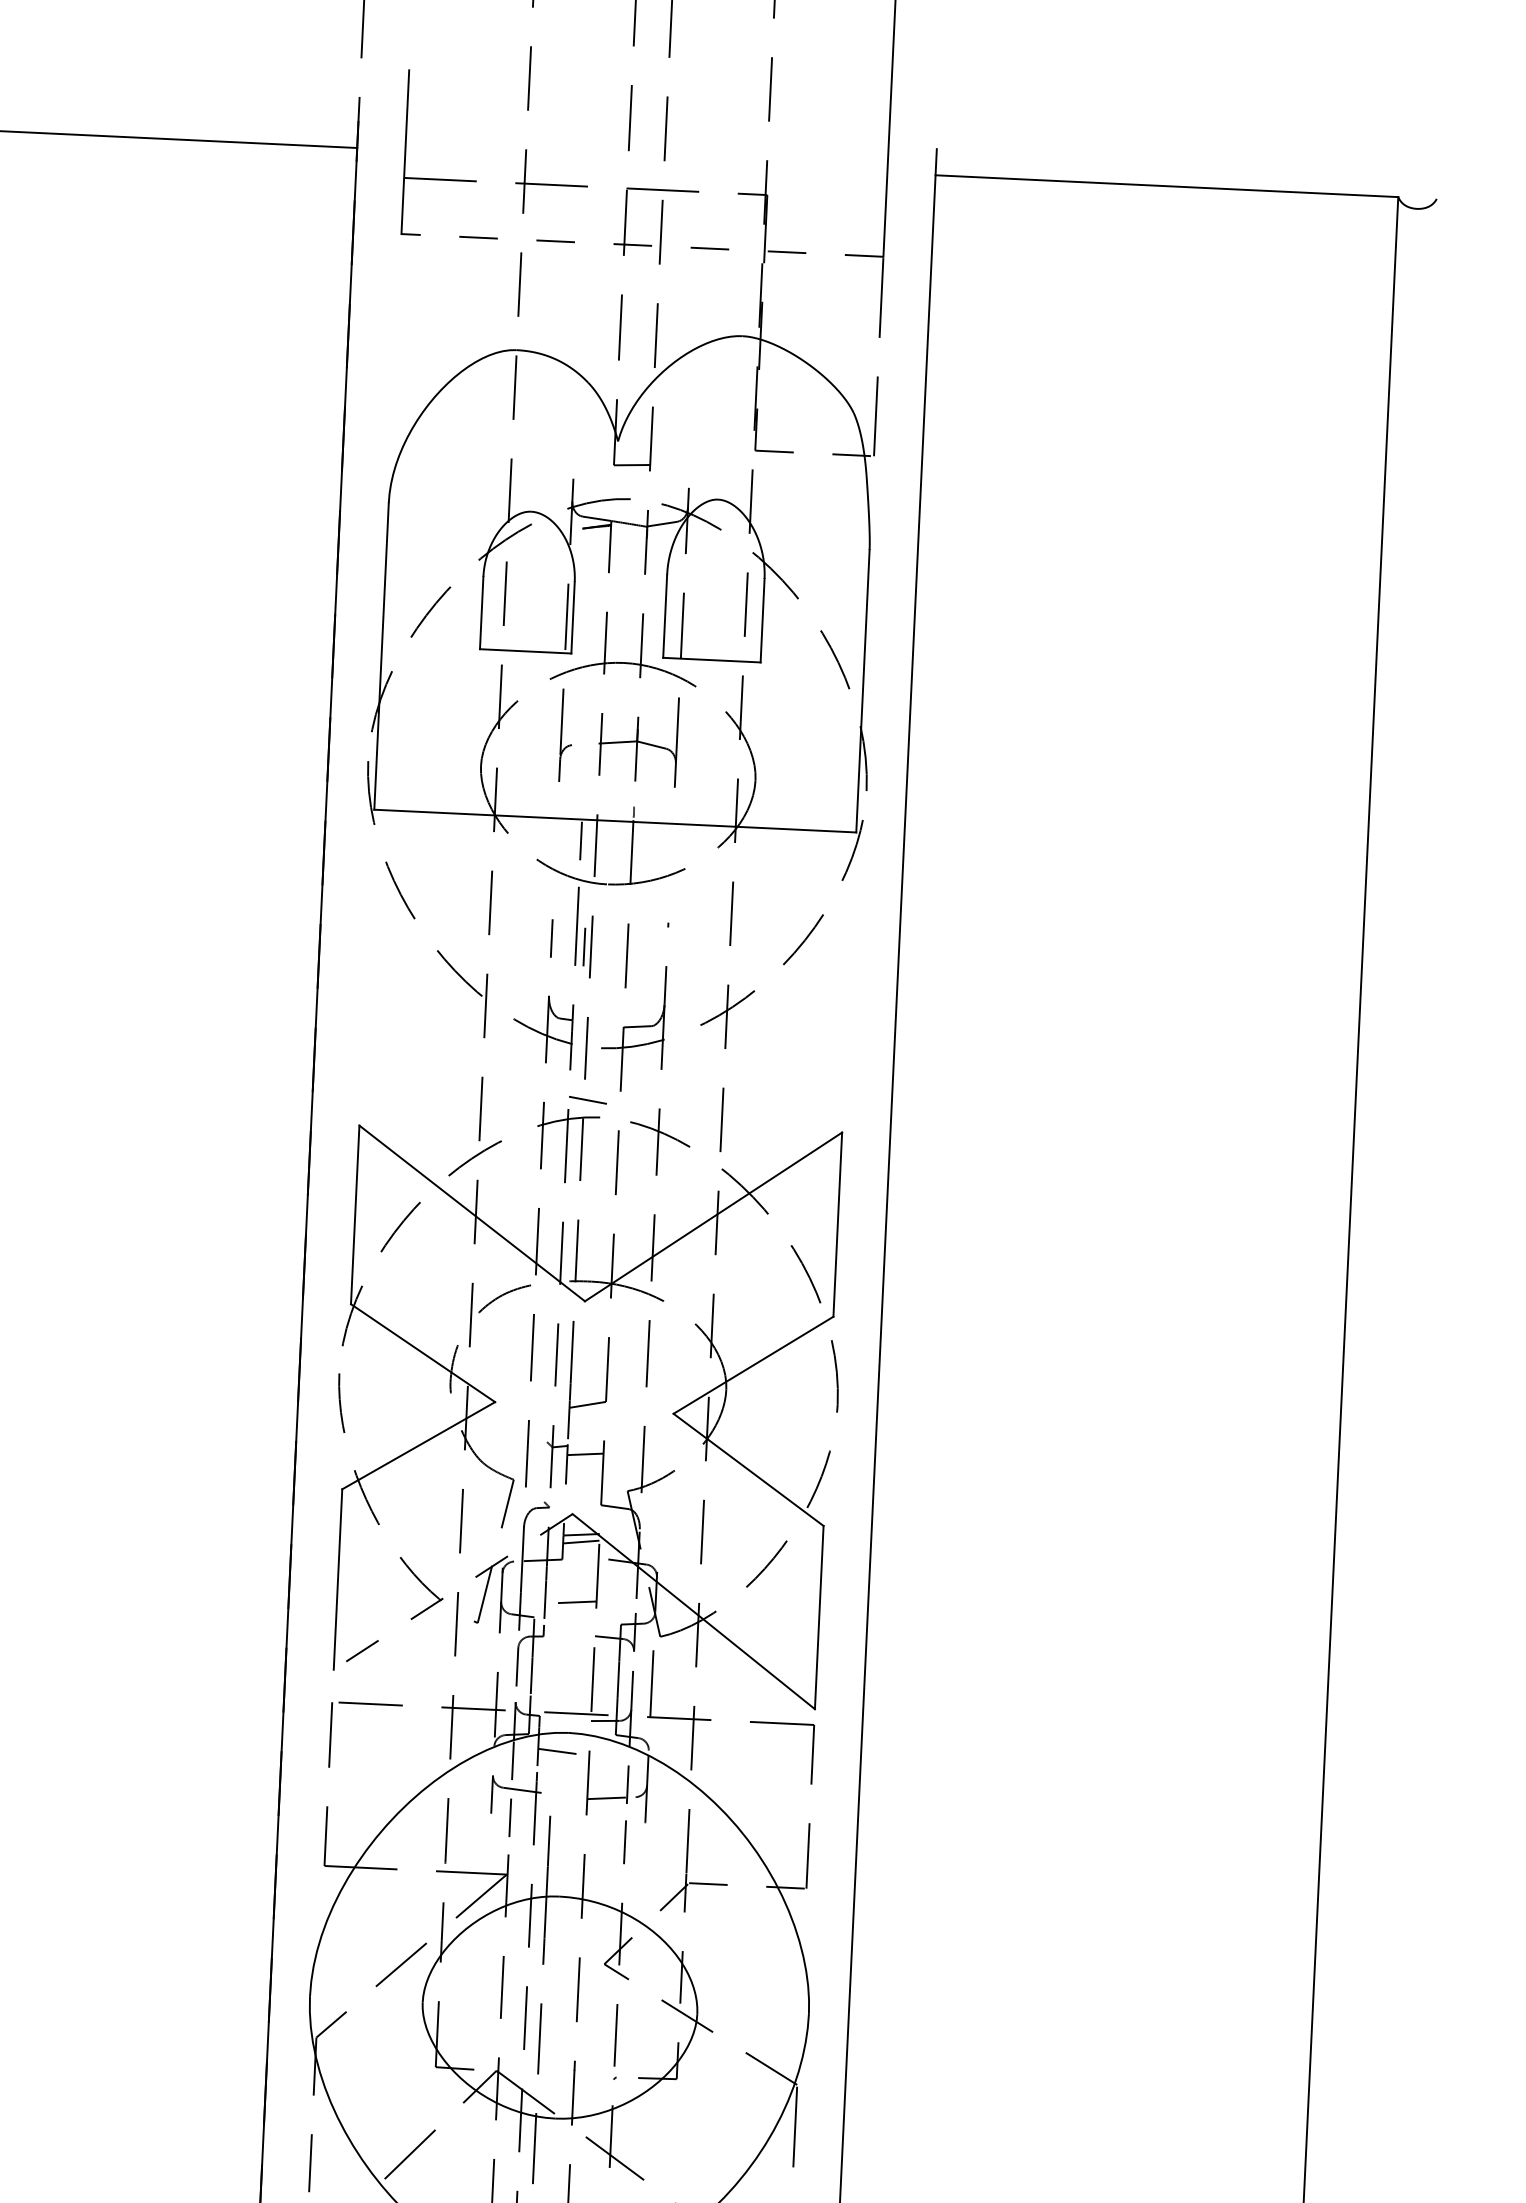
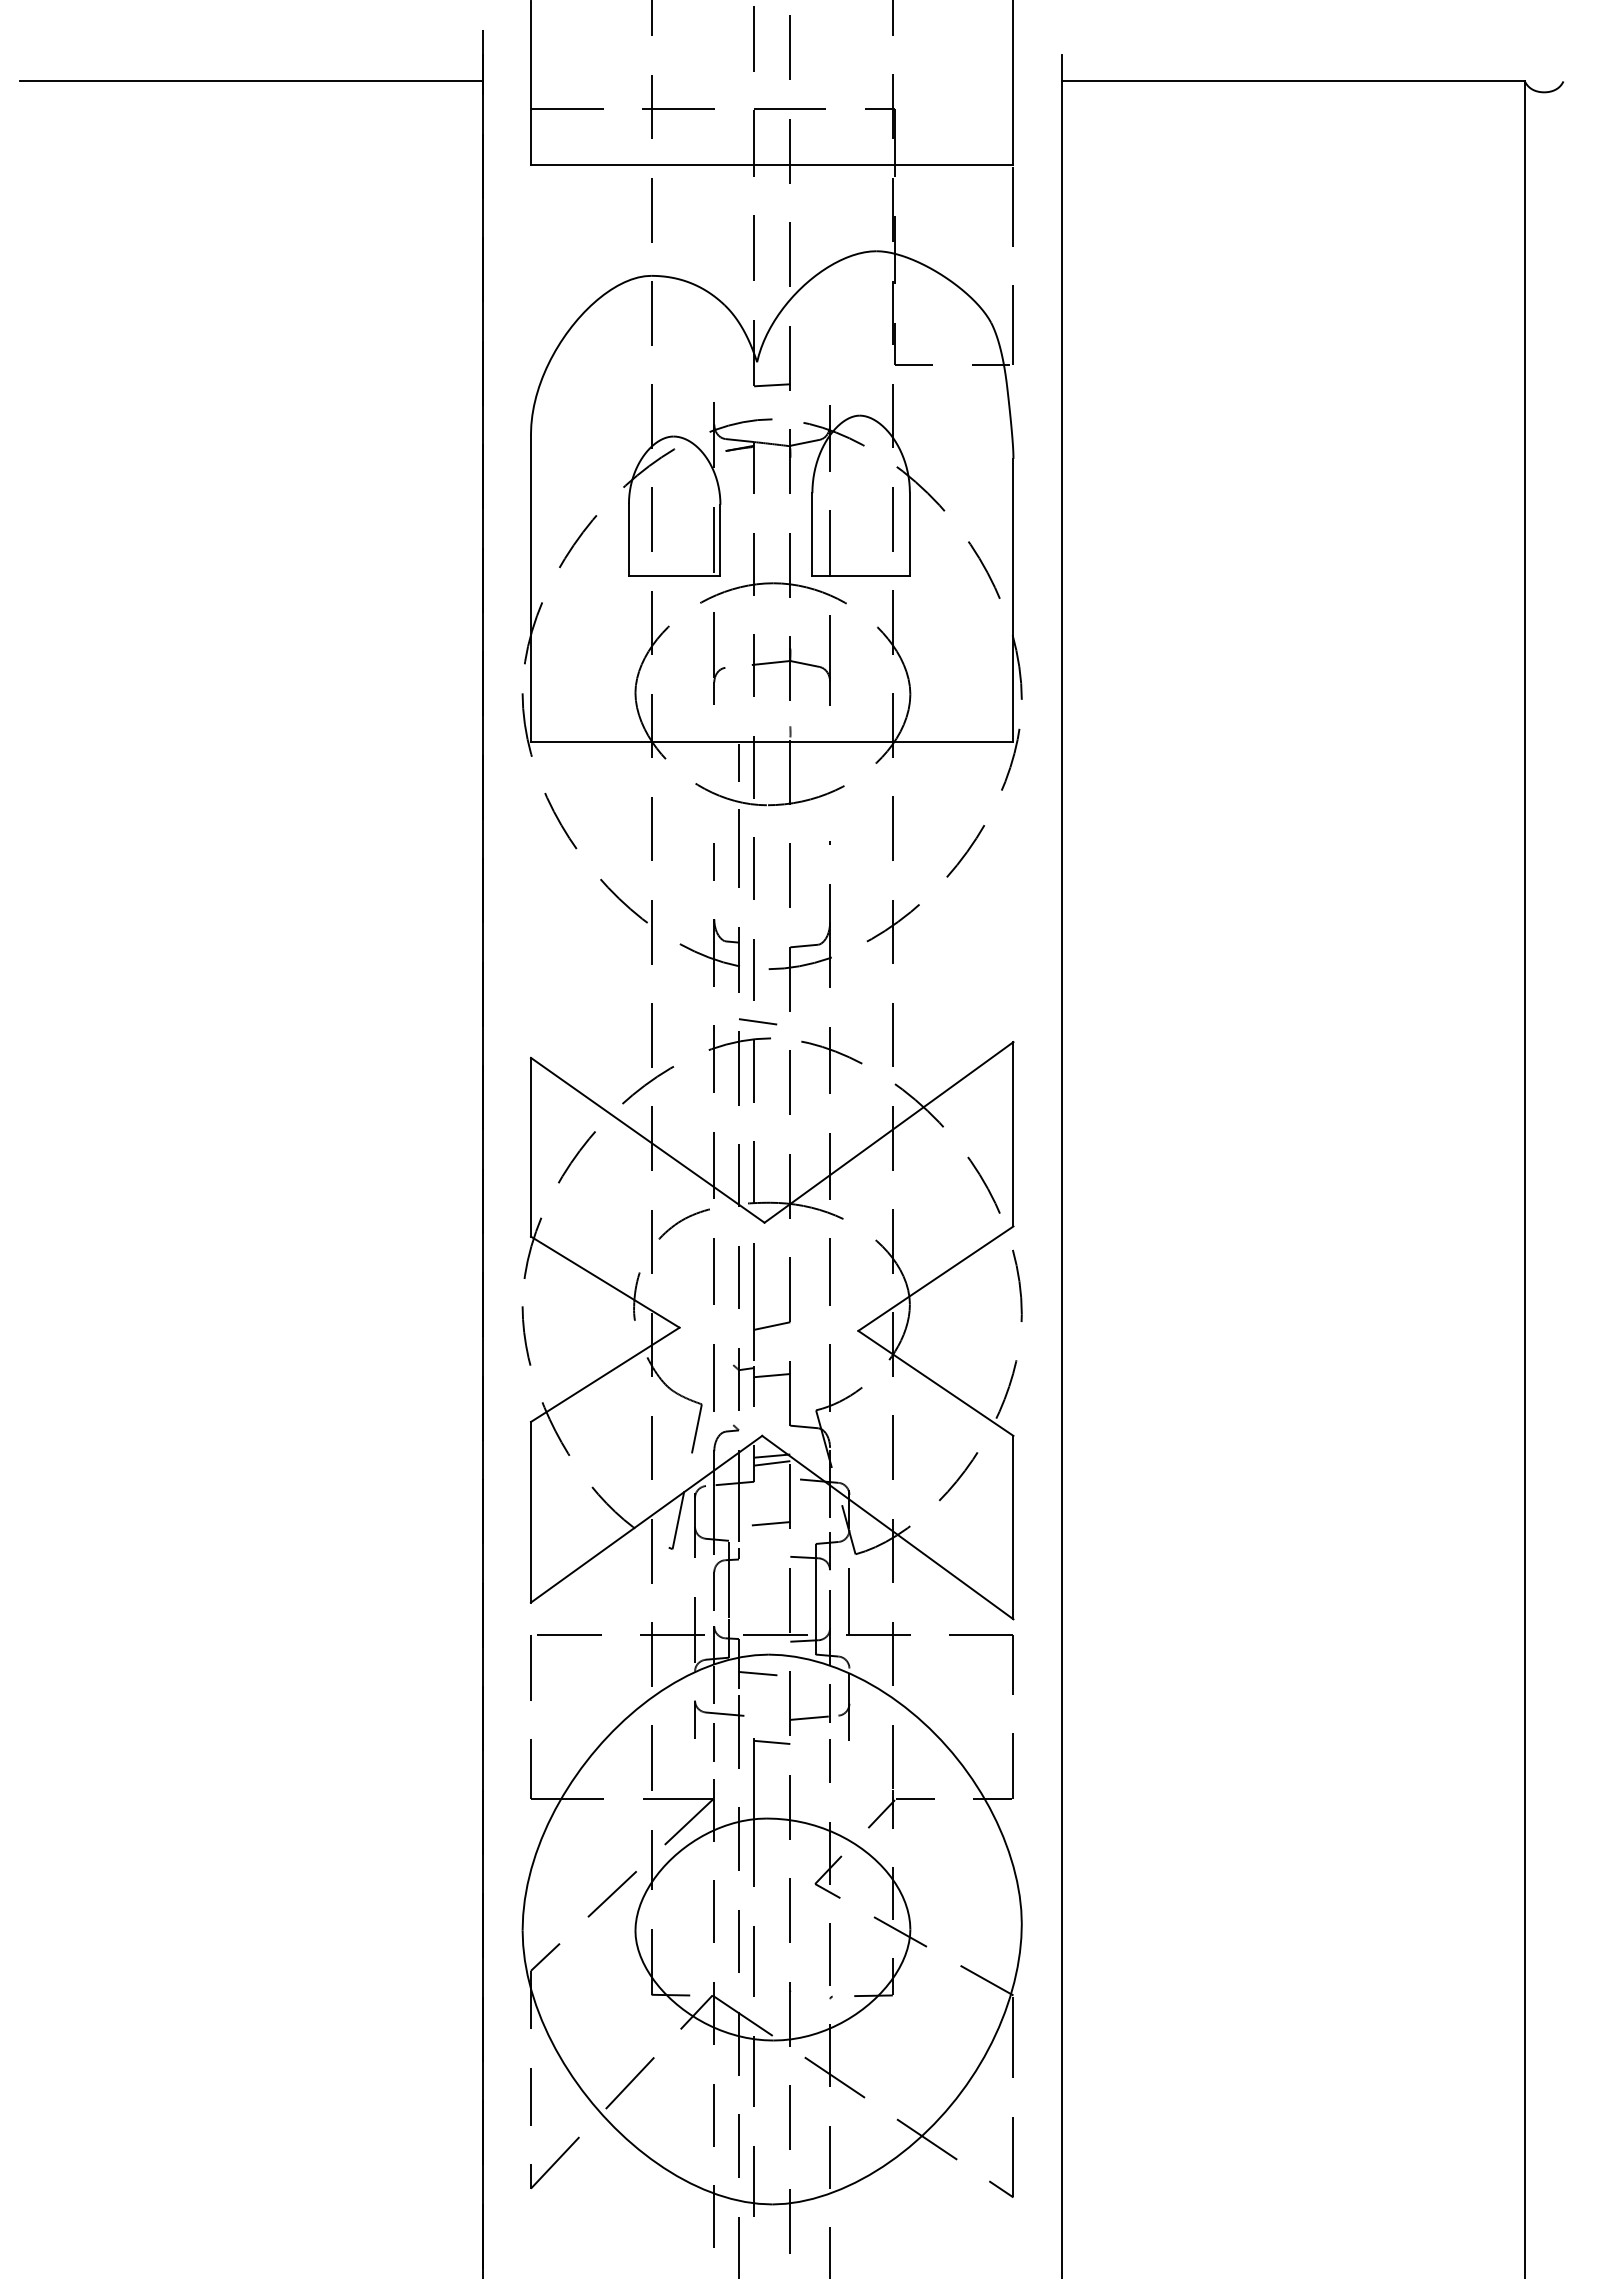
line: (641, 245) -> (771, 165), dashed -> solid
line: (583, 946) -> (746, 868), removed
line: (453, 1592) -> (646, 1519), dashed -> solid
line: (568, 1820) -> (772, 1742), added

